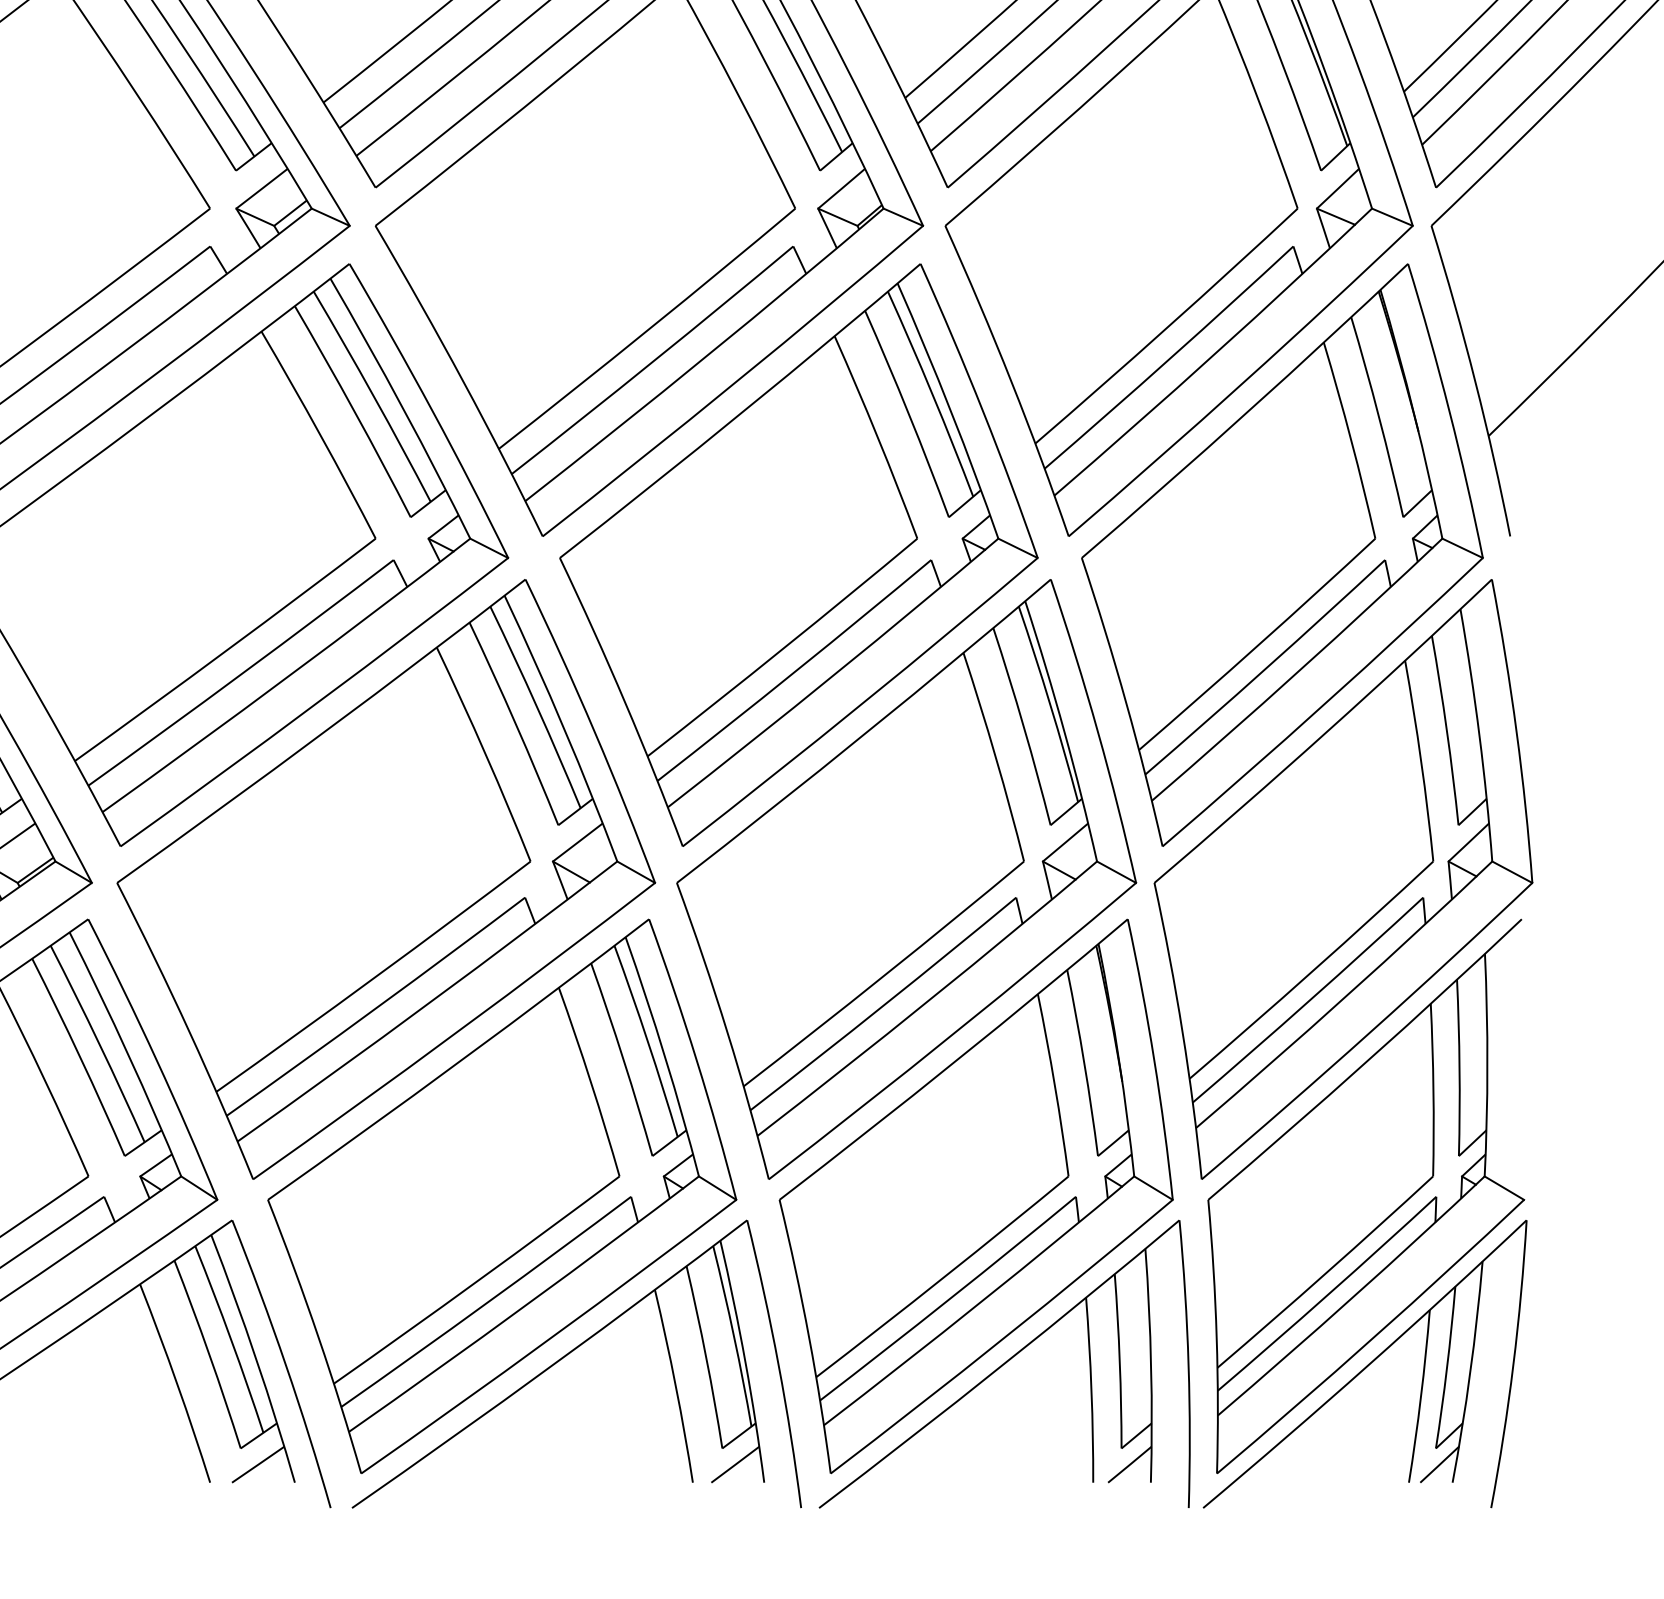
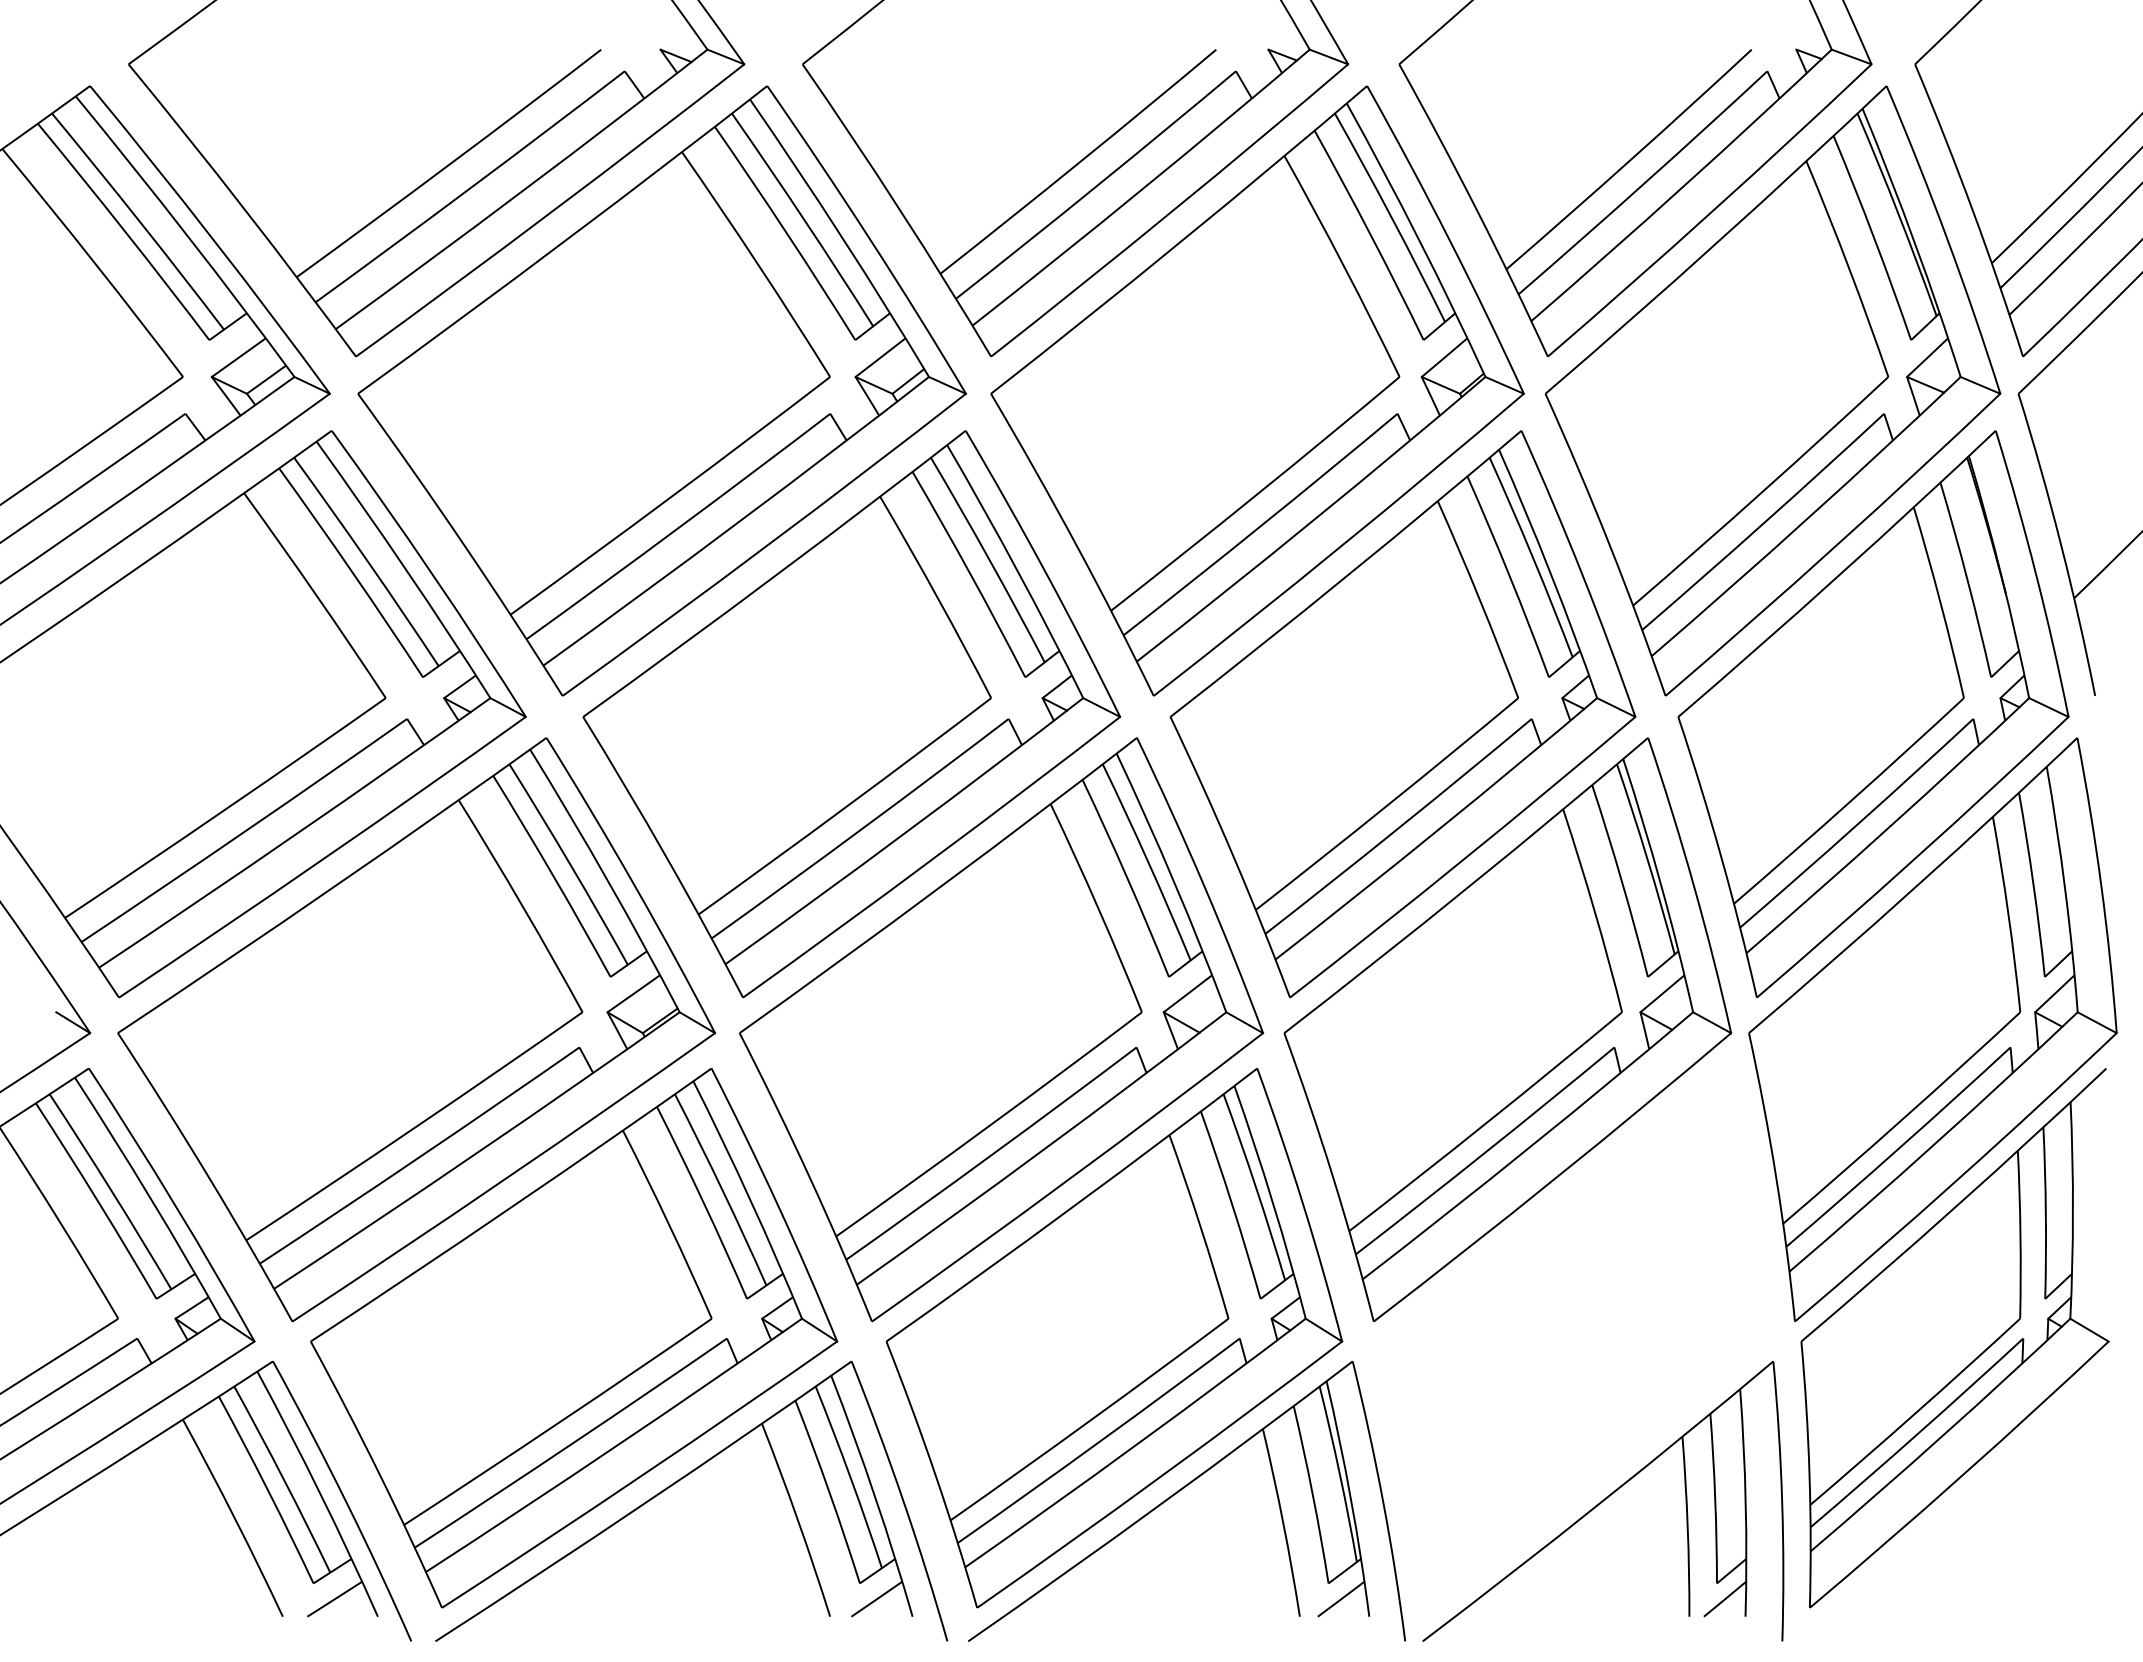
part: (976, 1196) -> (1575, 1338), removed
part: (1364, 1364) -> (1953, 1501), removed

